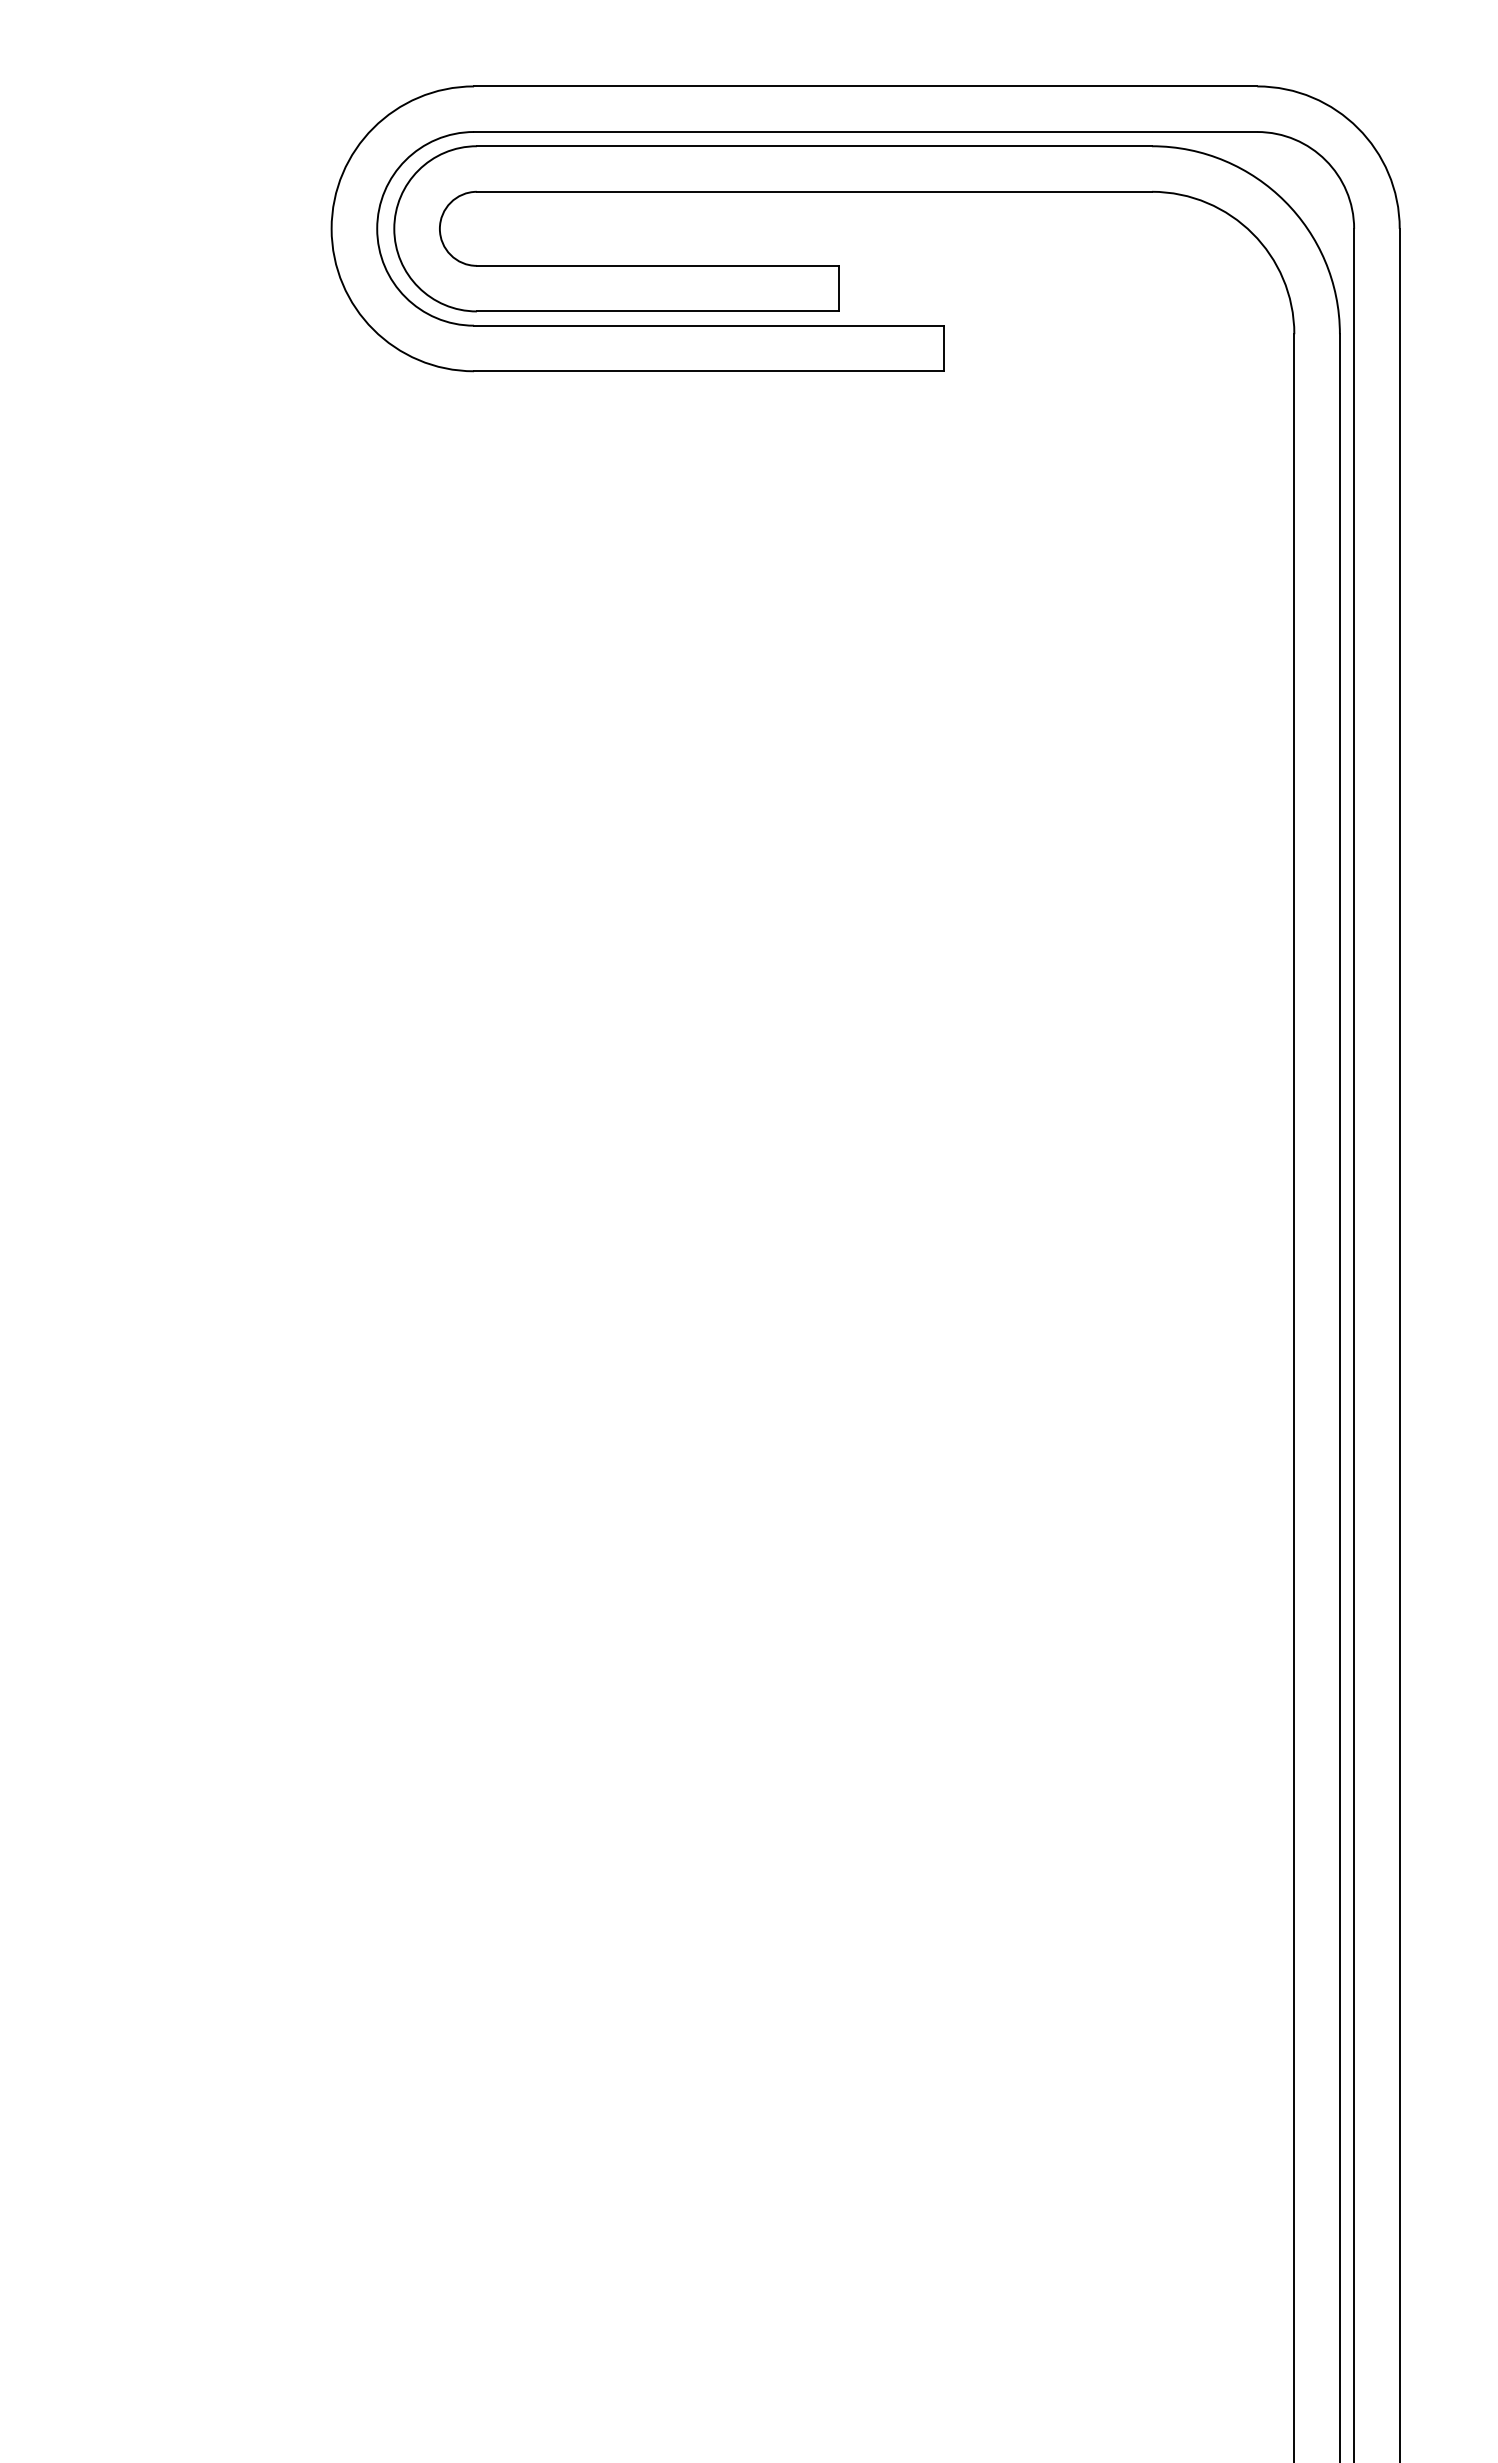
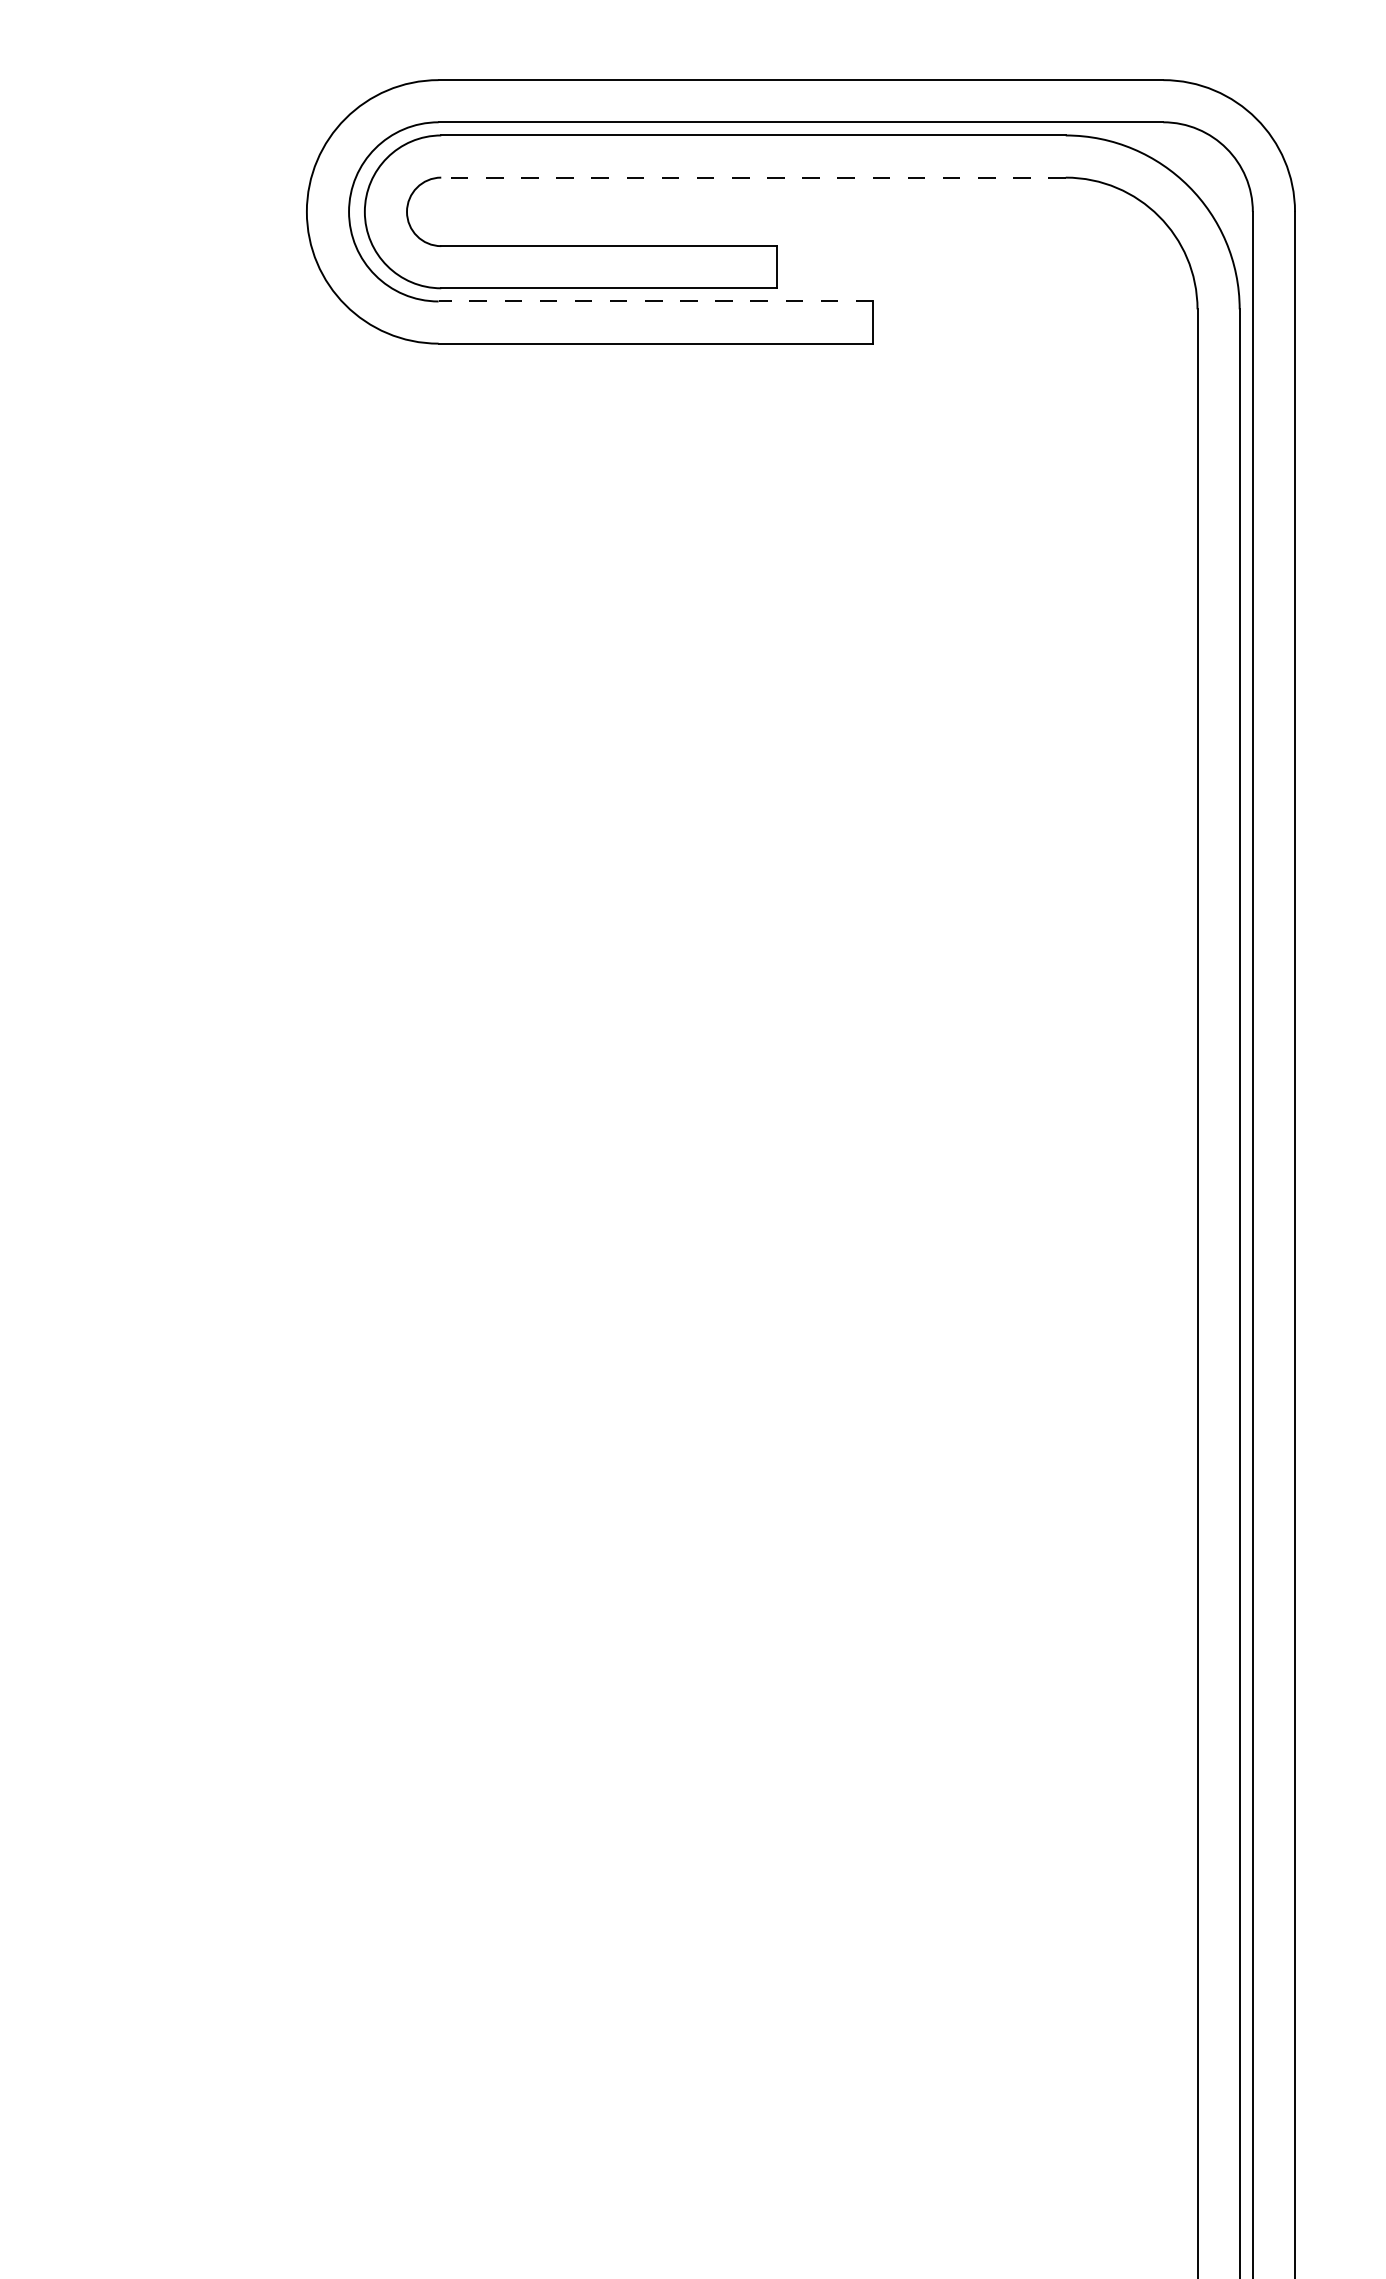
line: (814, 191) -> (753, 177), solid -> dashed
line: (708, 325) -> (655, 301), solid -> dashed

